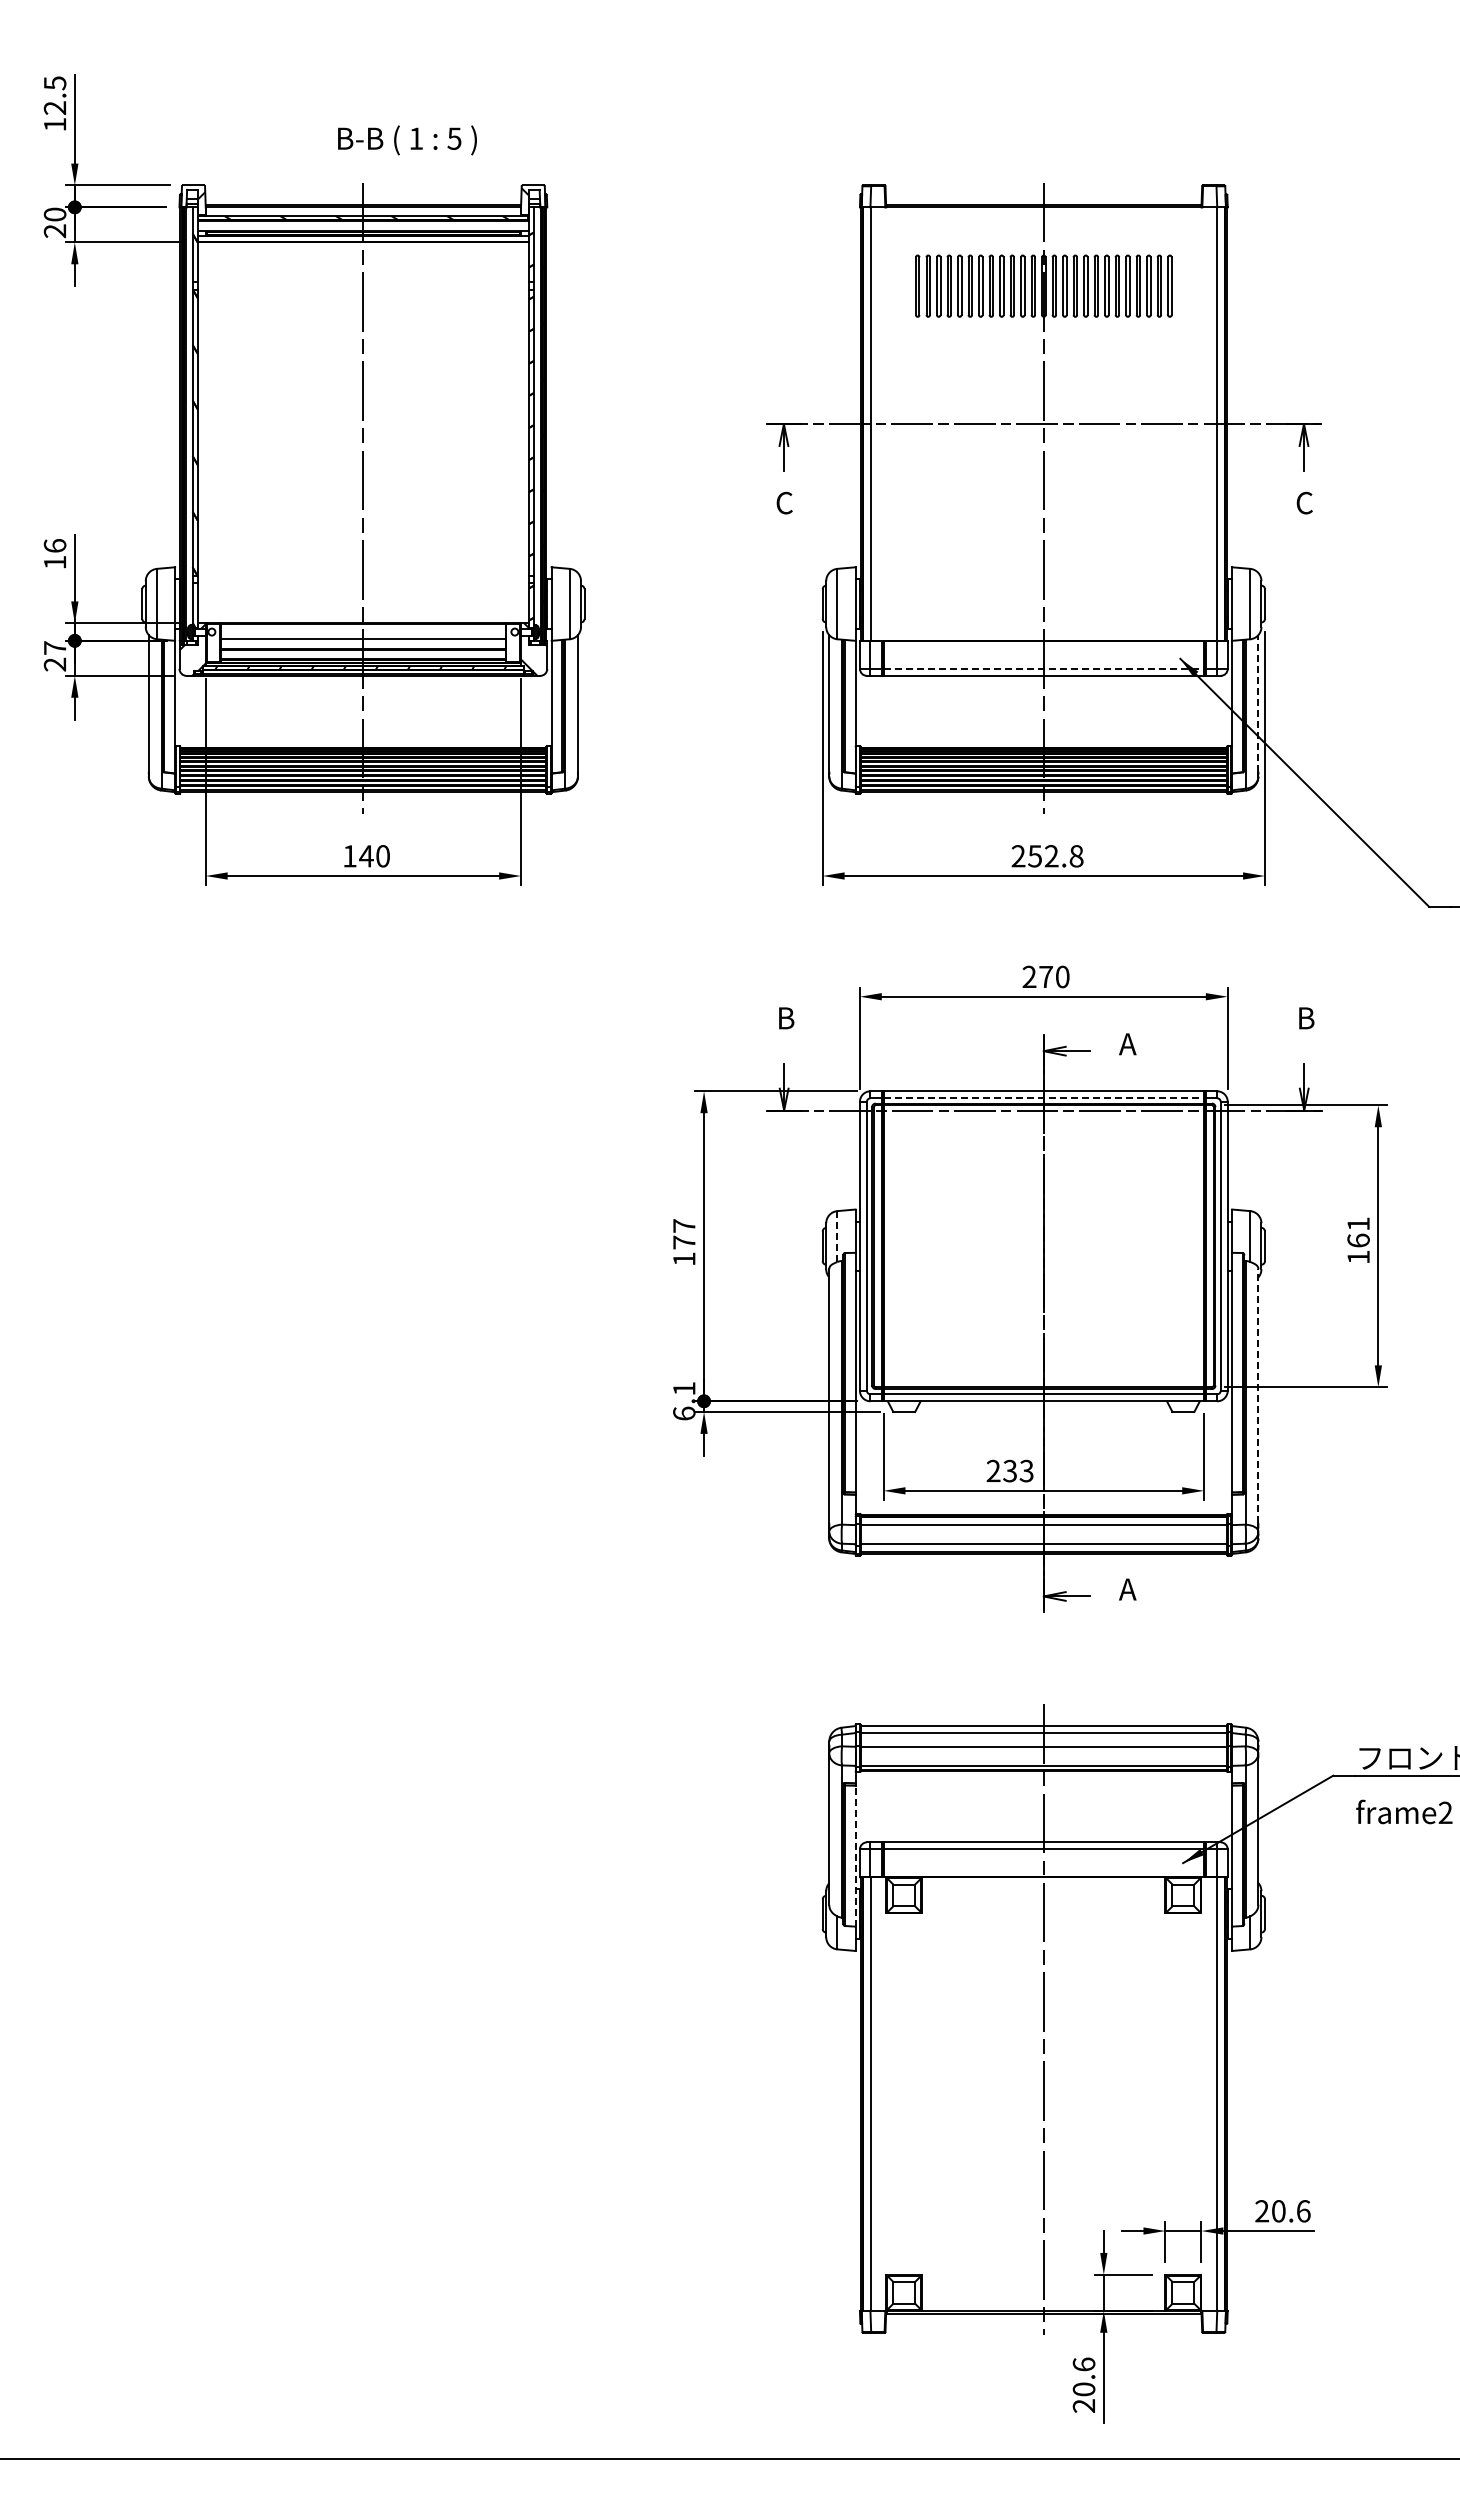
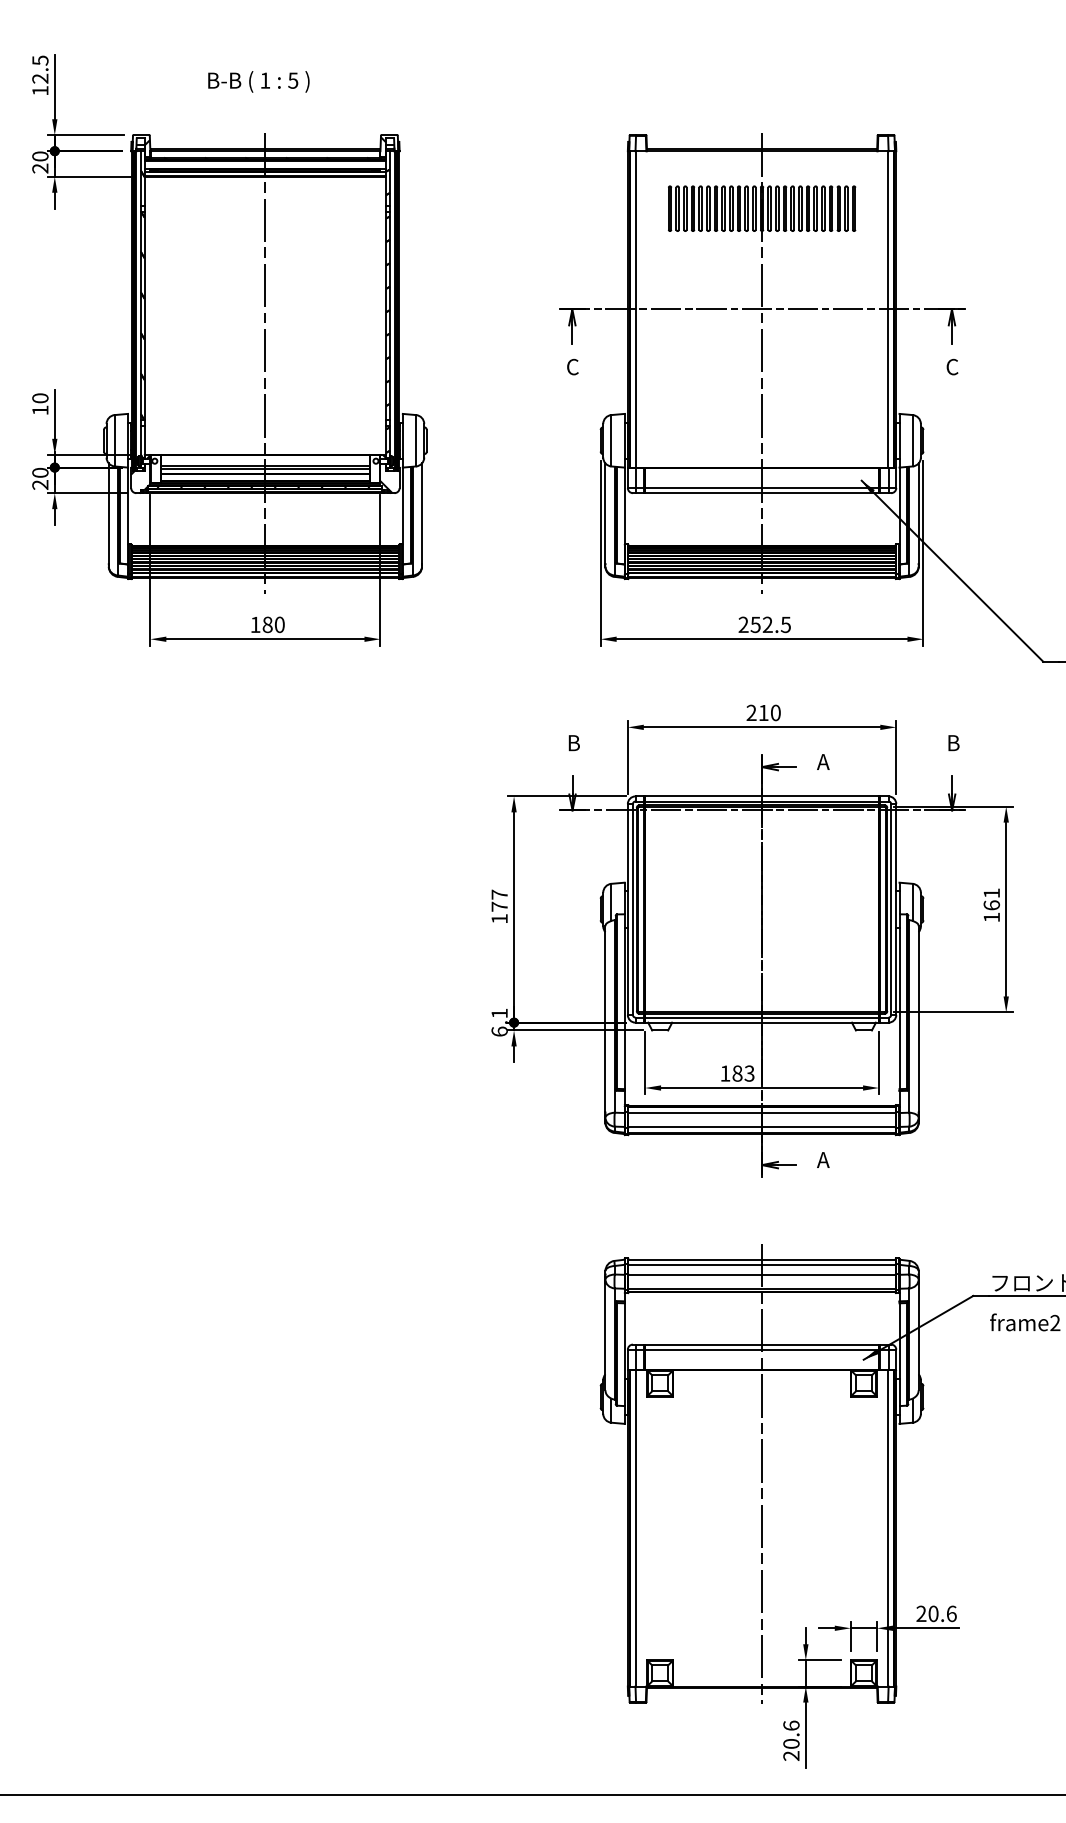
text: (407, 140) -> (258, 81), moved
text: (54, 545) -> (39, 398), 16 -> 10
line: (363, 642) -> (265, 468), added
text: (54, 647) -> (39, 472), 27 -> 20
line: (1044, 668) -> (762, 487), dashed -> solid
line: (1258, 702) -> (918, 512), dashed -> solid
text: (366, 856) -> (267, 625), 140 -> 180
text: (1076, 856) -> (785, 625), 252.8 -> 252.5
text: (1045, 976) -> (763, 712), 270 -> 210
line: (1044, 1098) -> (762, 801), dashed -> solid
line: (837, 1237) -> (611, 903), dashed -> solid
line: (1258, 1396) -> (918, 1019), dashed -> solid
text: (1001, 1470) -> (731, 1073), 233 -> 183
line: (855, 1855) -> (624, 1354), dashed -> solid

